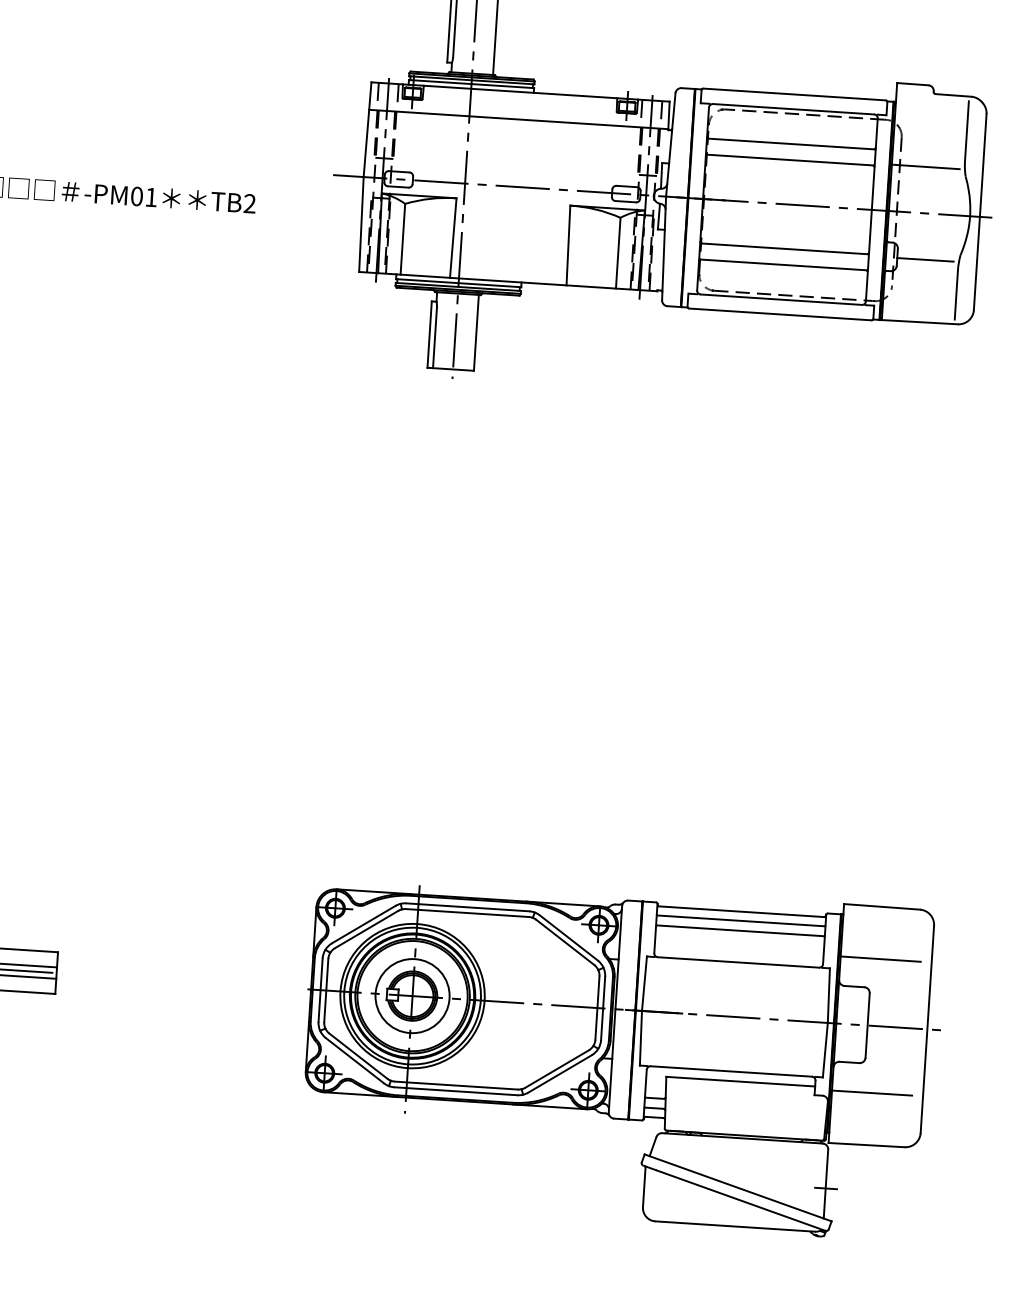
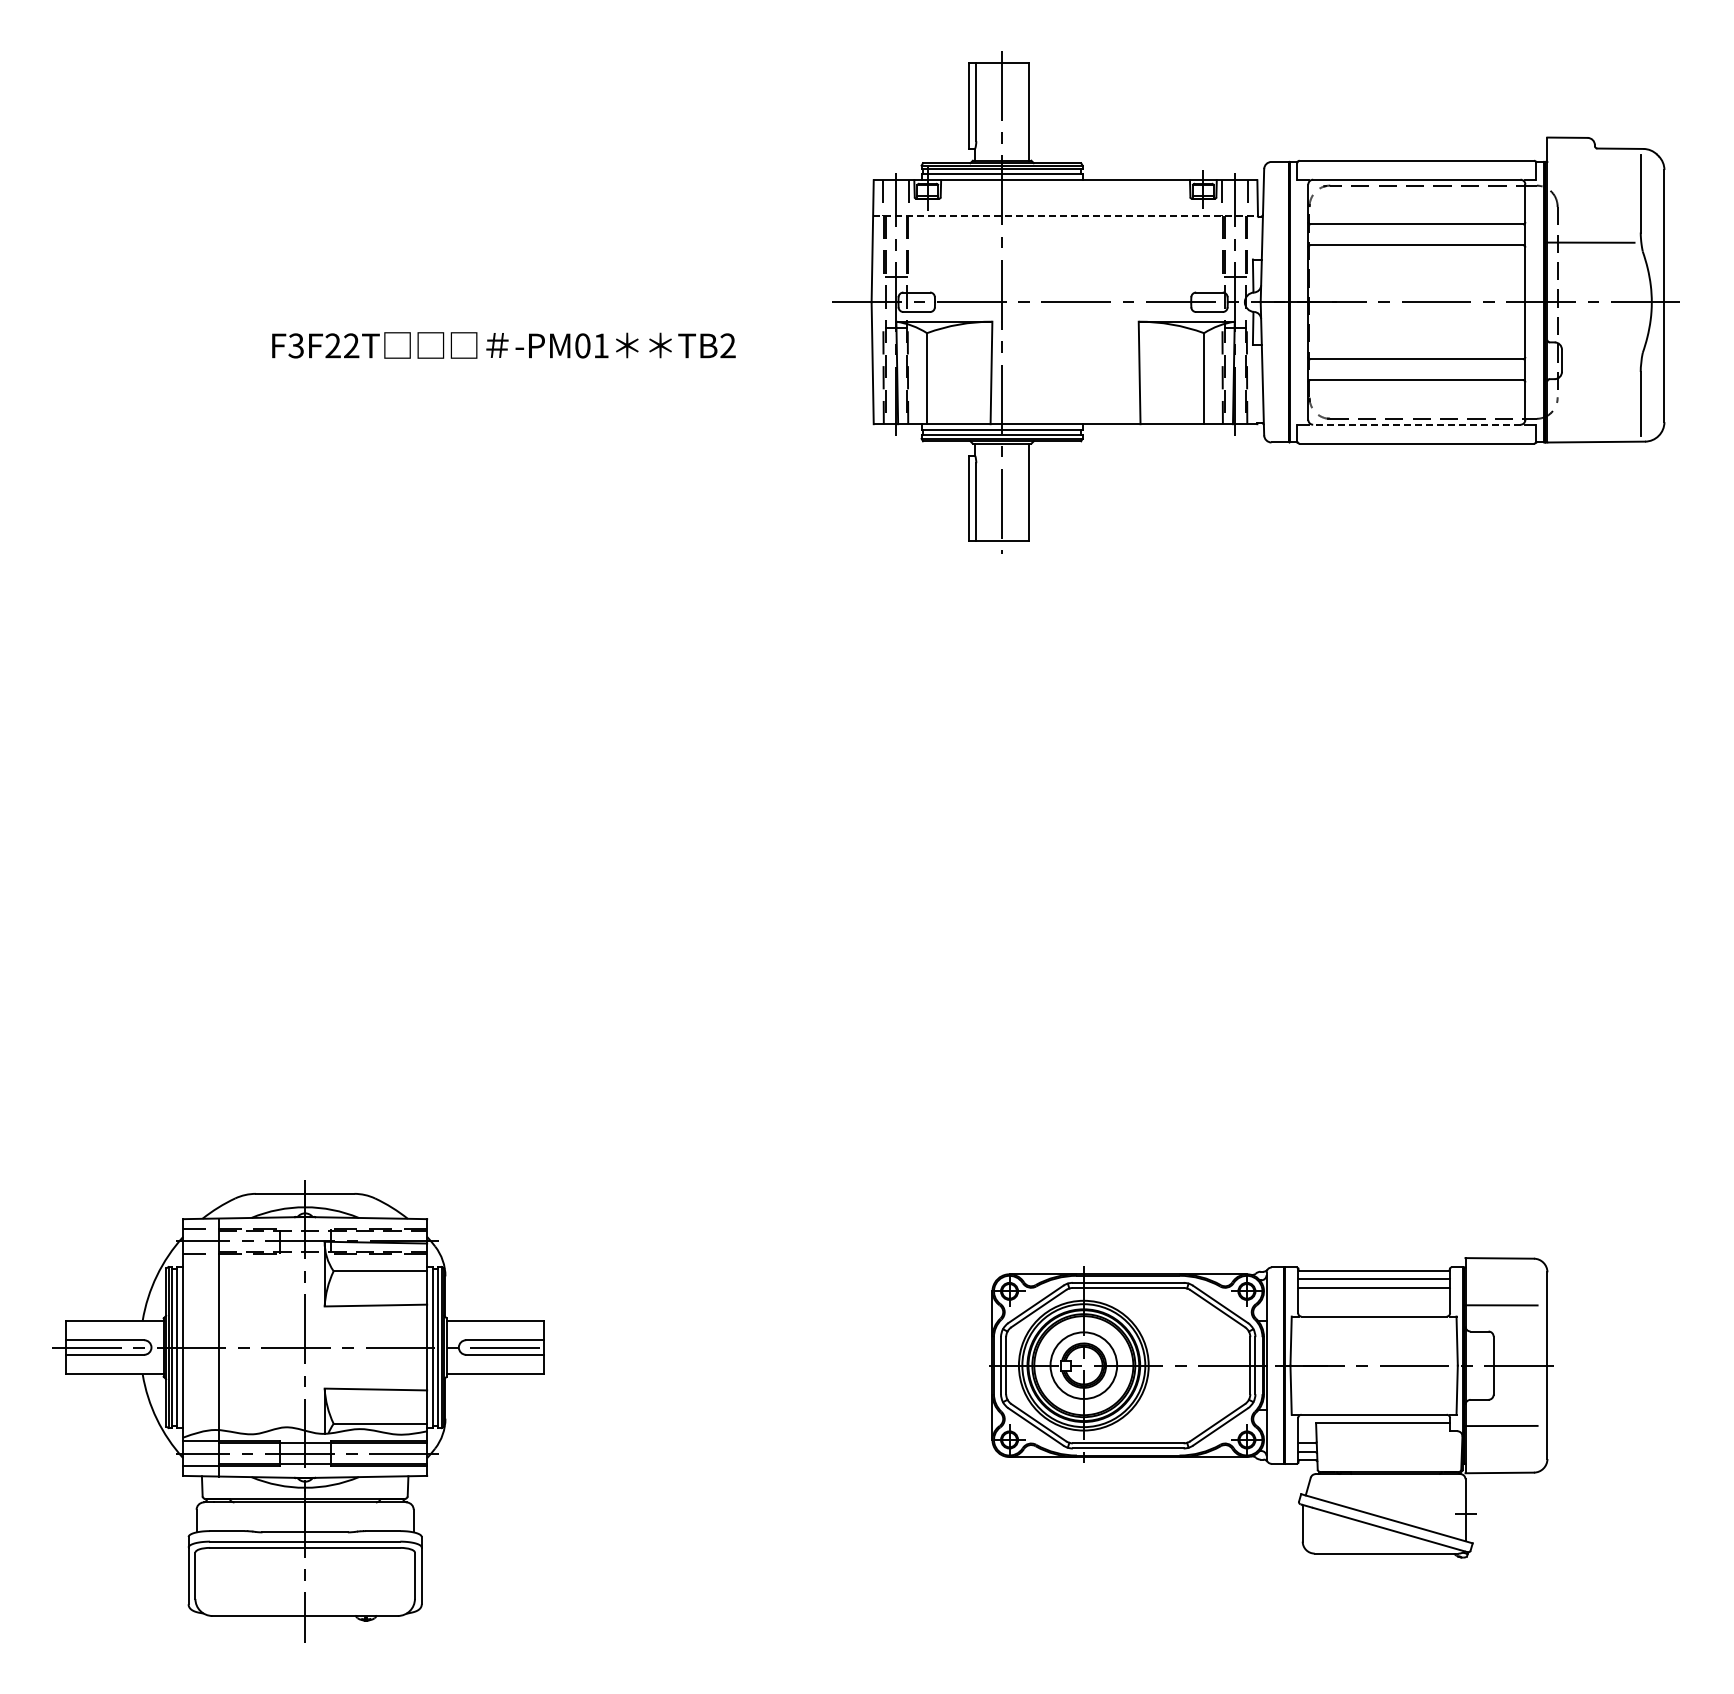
line: (519, 119) -> (1066, 215), solid -> dashed
line: (924, 259) -> (1597, 361), removed
line: (781, 299) -> (1416, 424), solid -> dashed
part: (621, 1056) -> (1274, 1407), size x0.7

